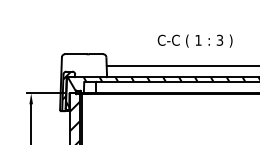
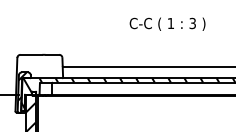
text: (194, 40) -> (166, 23), moved

